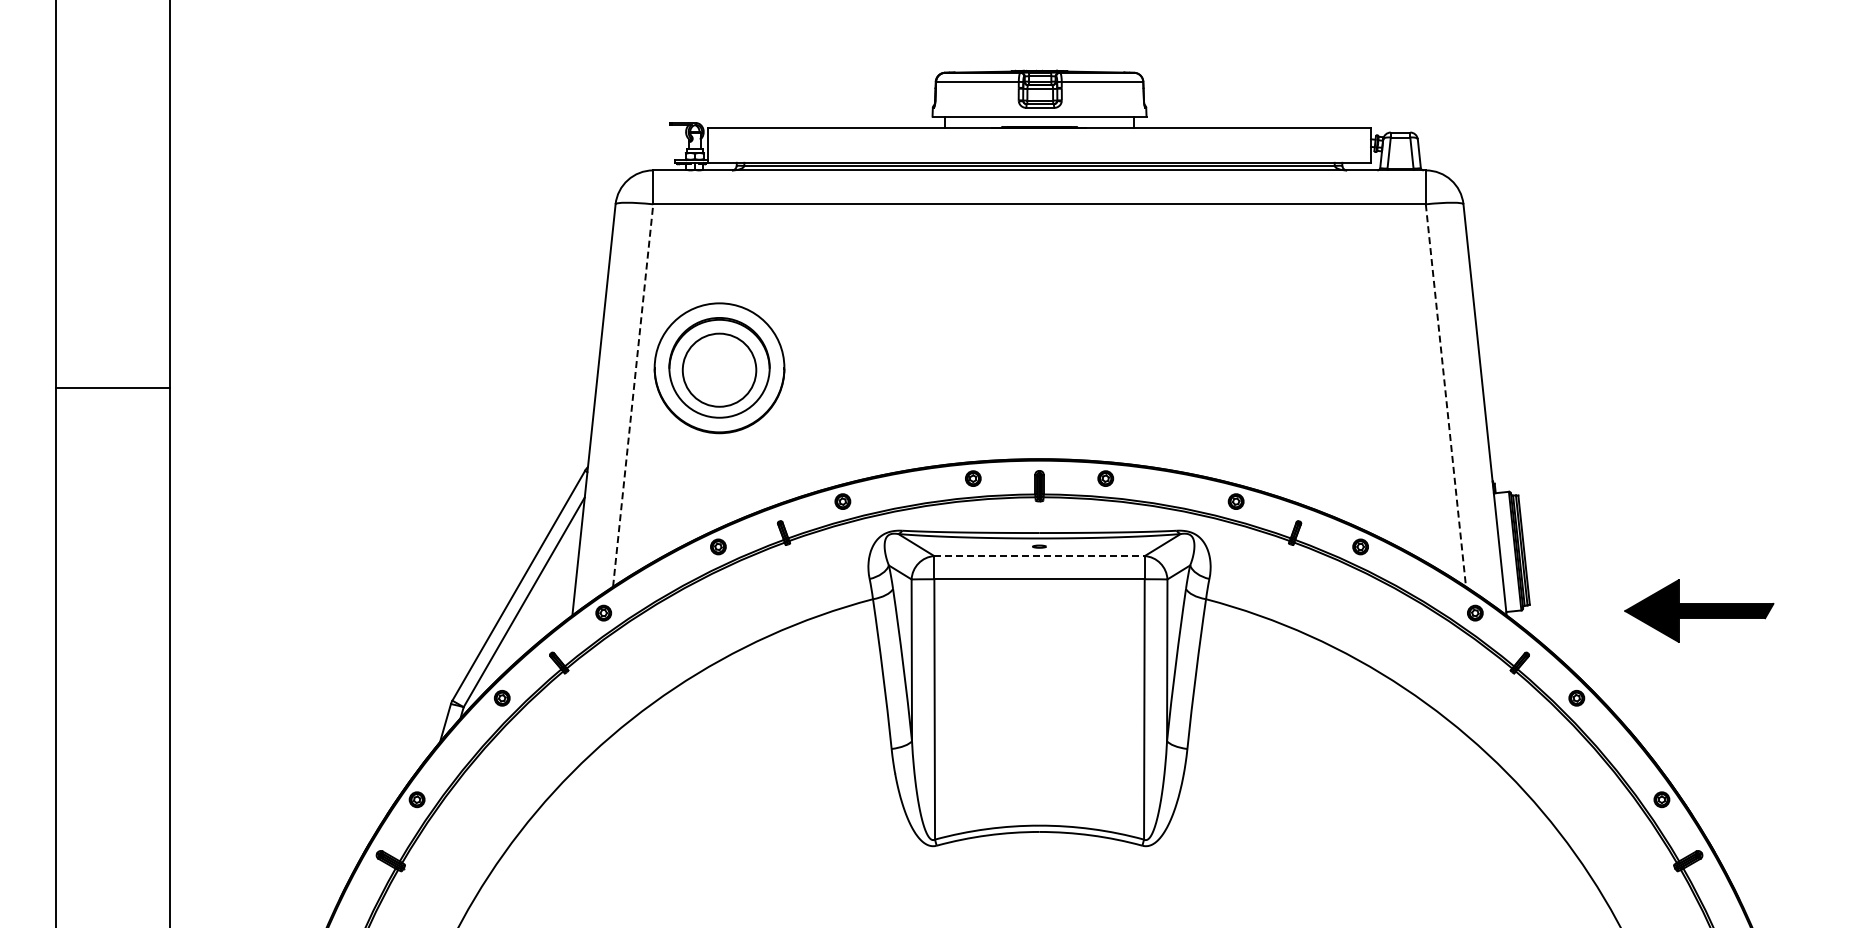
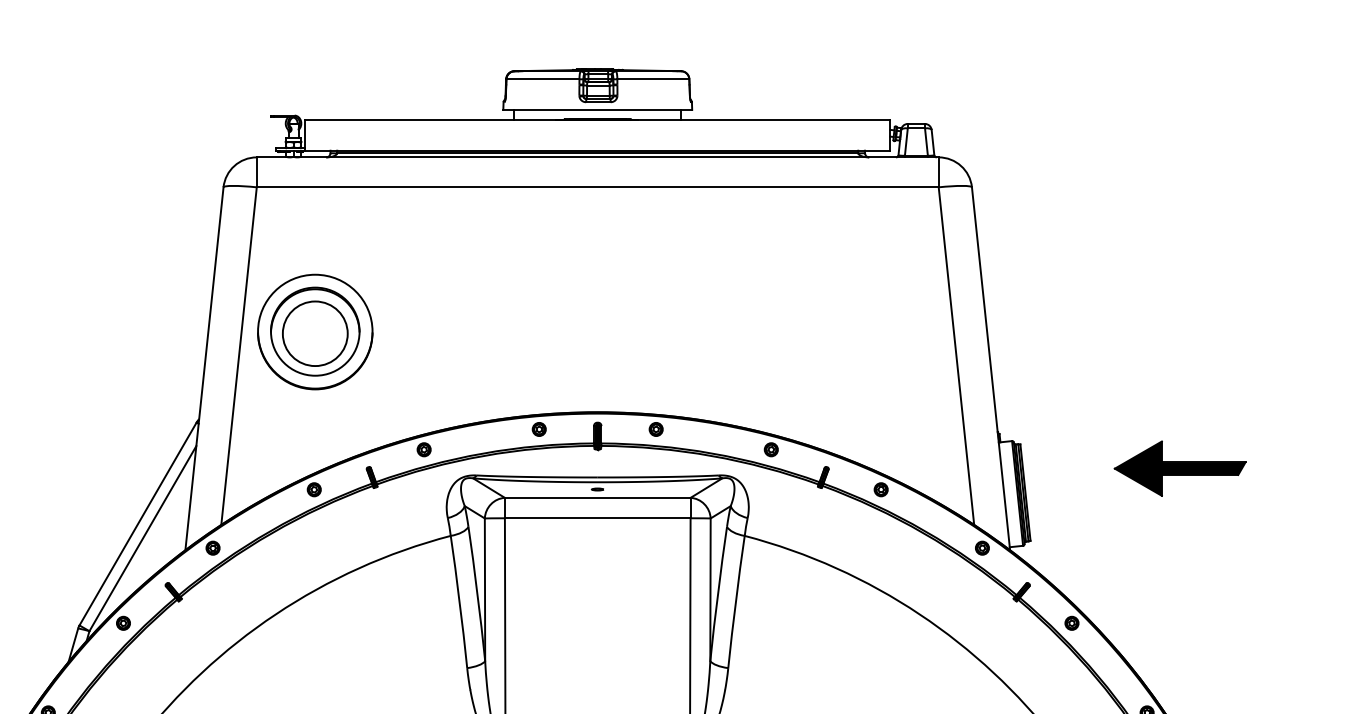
line: (633, 395) -> (239, 356), dashed -> solid
line: (1445, 396) -> (956, 356), dashed -> solid
line: (1040, 556) -> (598, 498), dashed -> solid
part: (1699, 610) -> (1180, 468), moved

